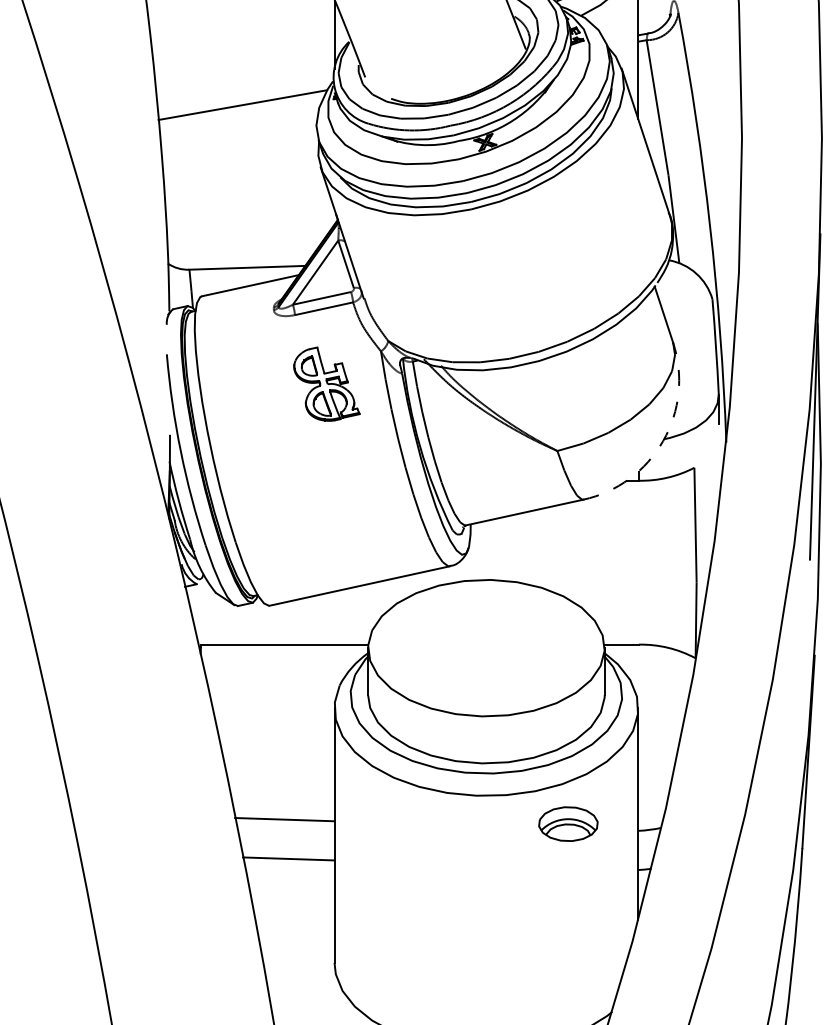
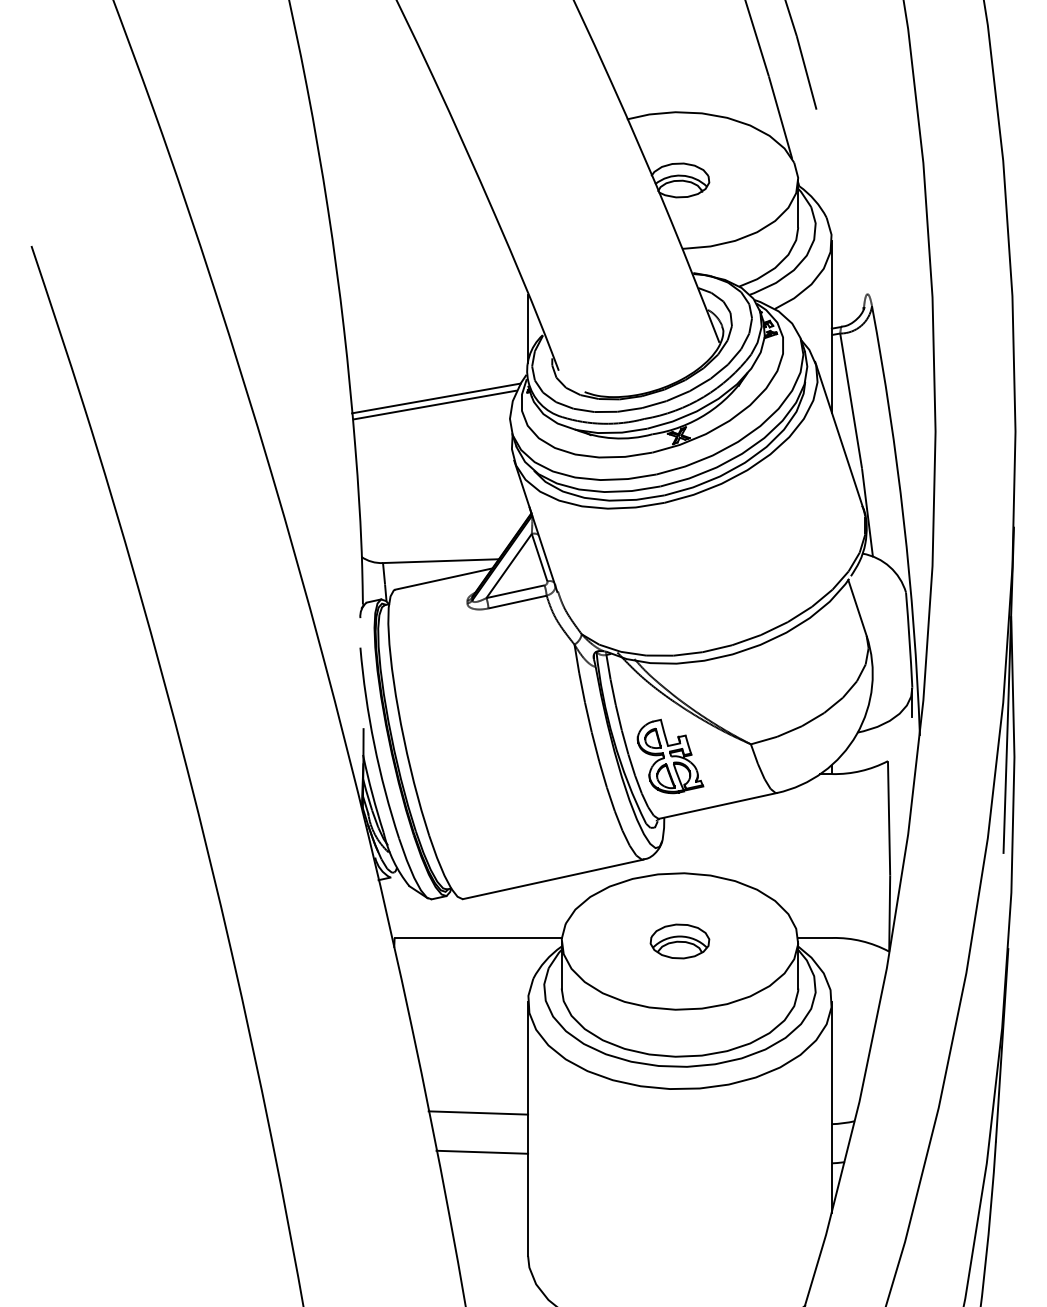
line: (240, 111) -> (434, 404), added
part: (326, 384) -> (670, 756), moved
arc: (662, 441) -> (856, 734), dashed -> solid
part: (567, 824) -> (679, 941), moved

